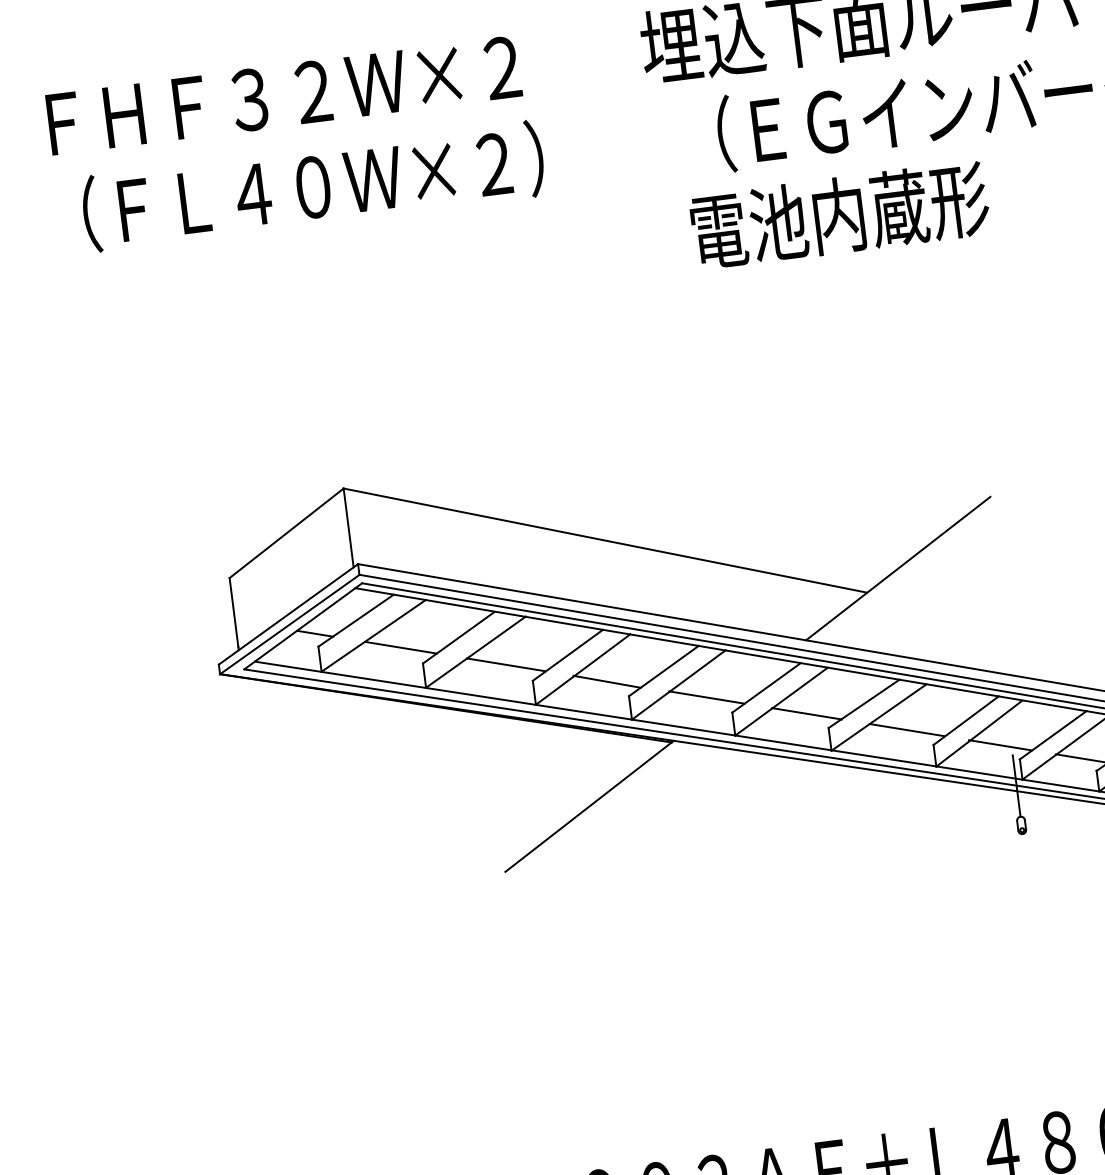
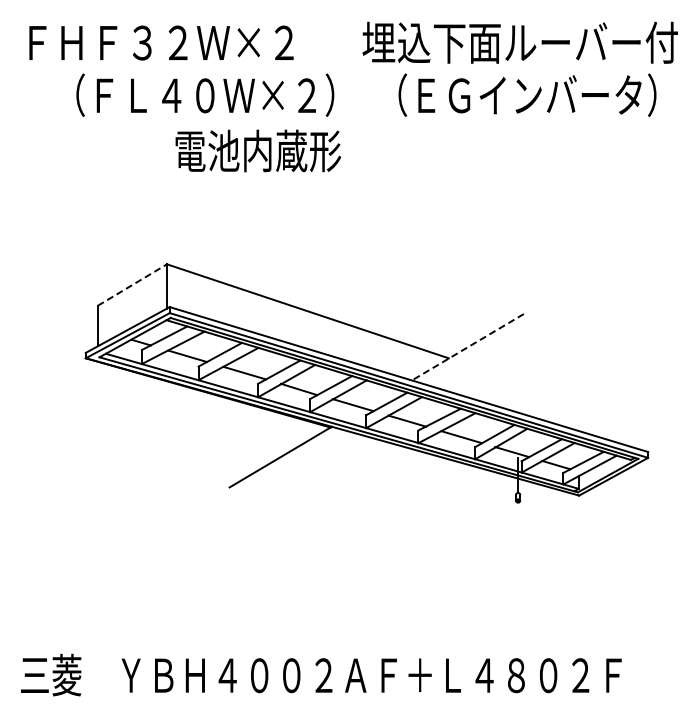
text: (313, 185) -> (205, 94), moved
text: (840, 214) -> (258, 150), moved
line: (286, 532) -> (132, 284), solid -> dashed
line: (897, 569) -> (467, 347), solid -> dashed

